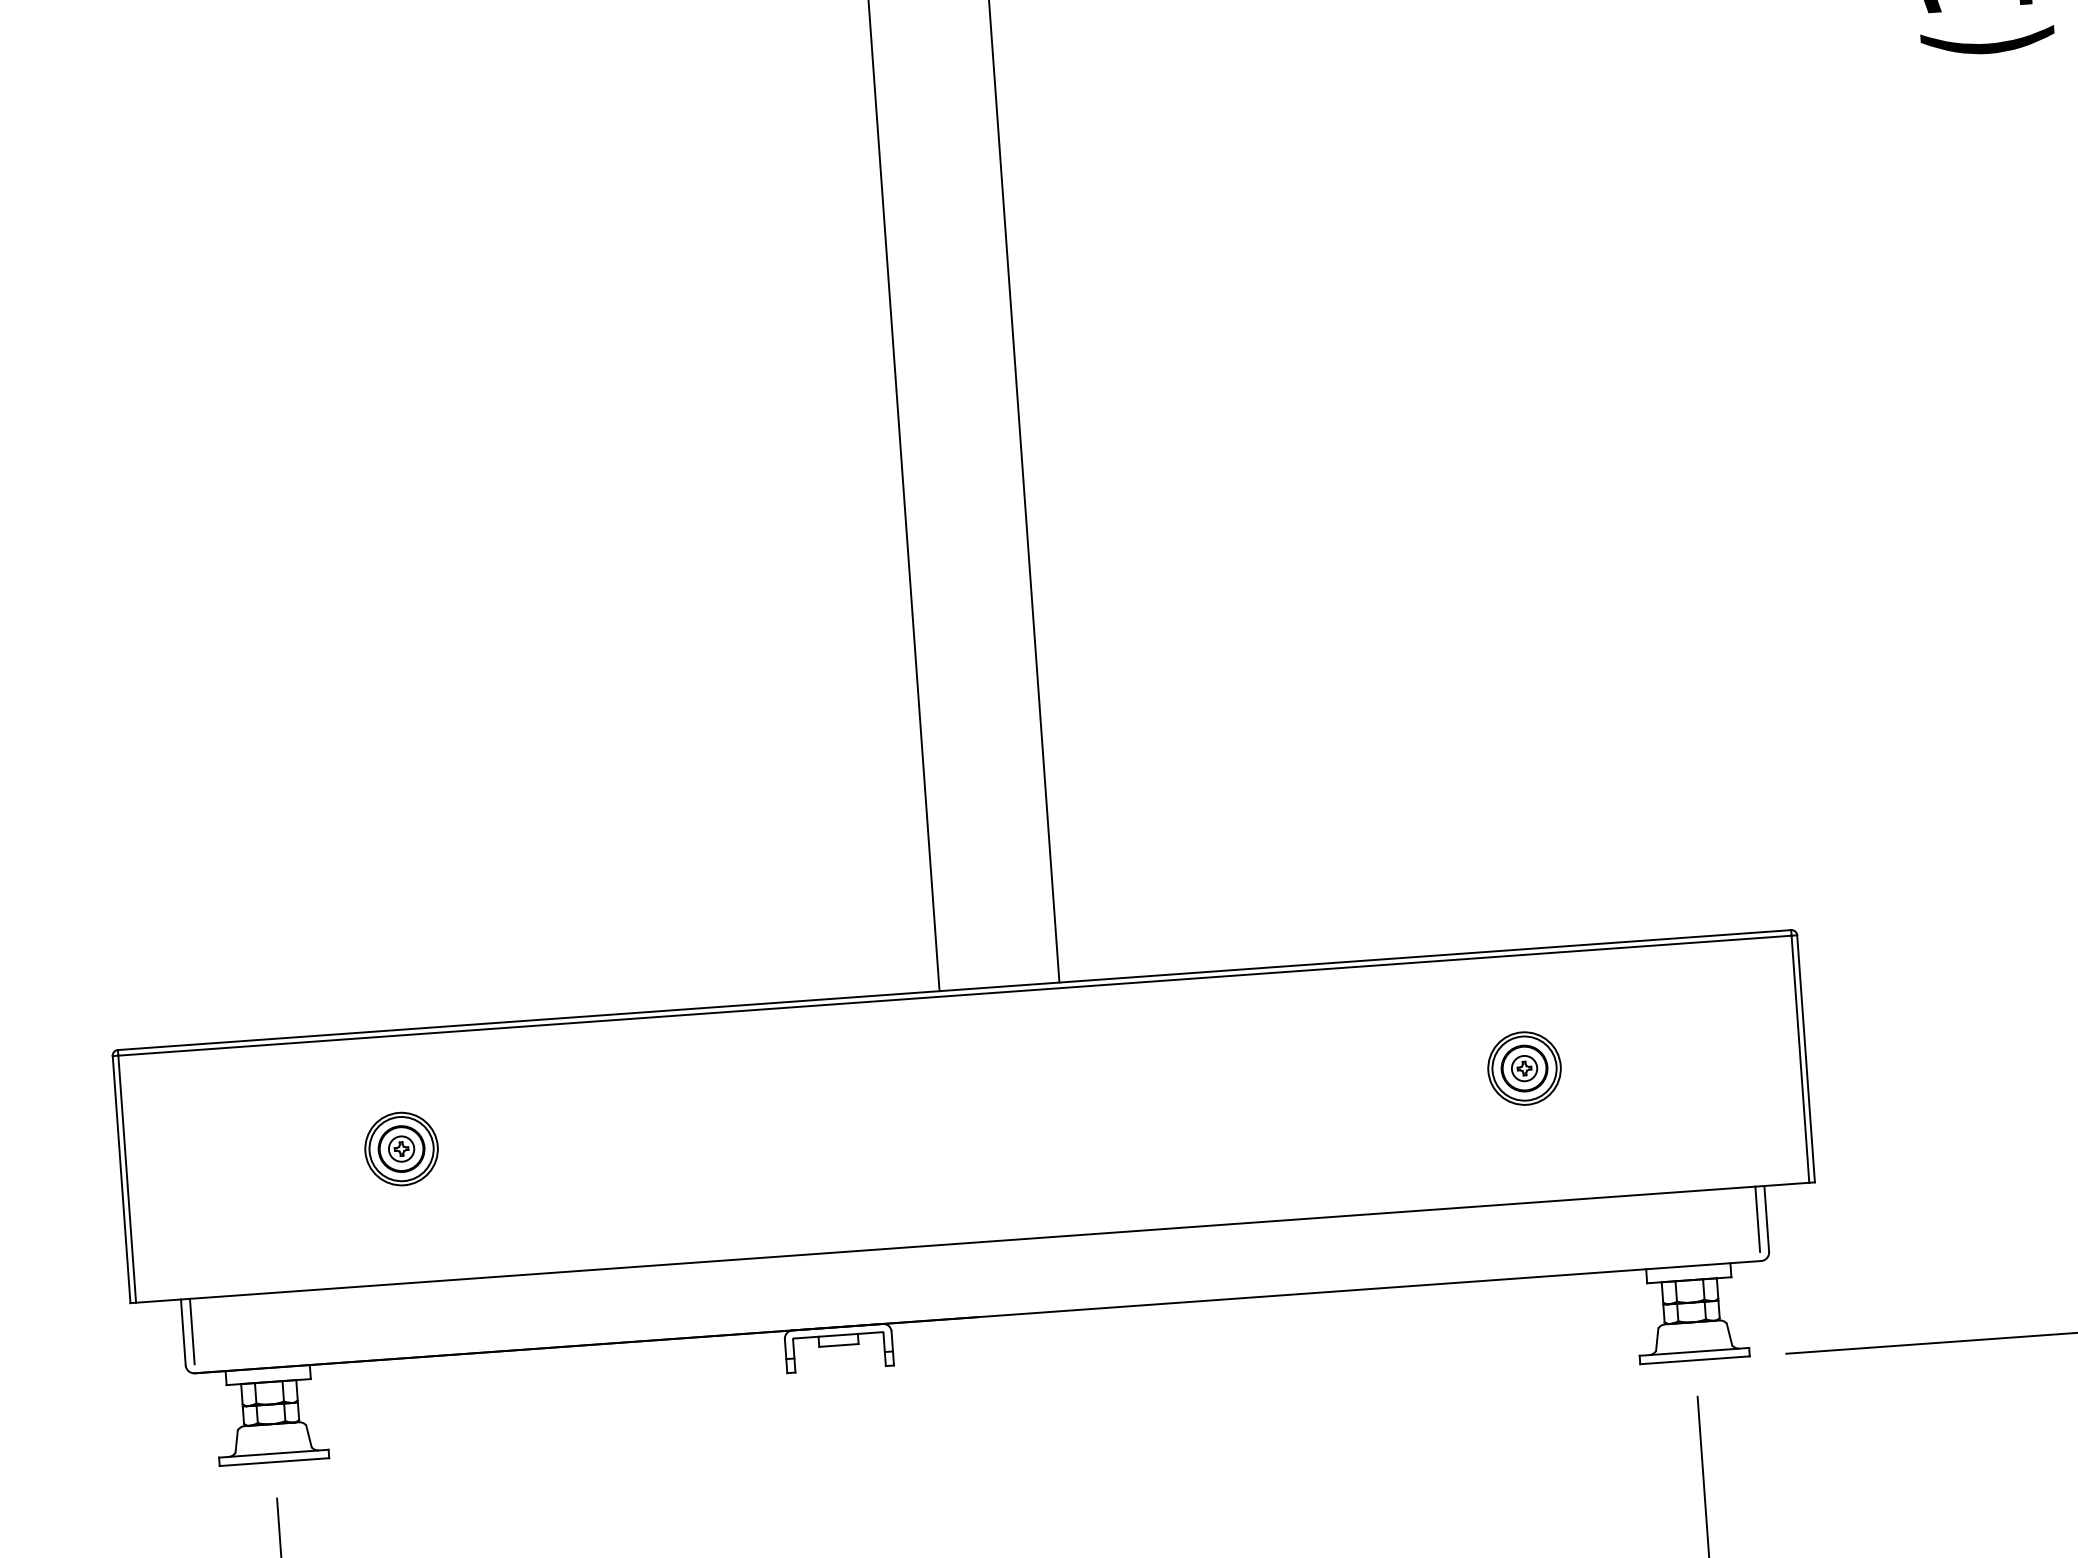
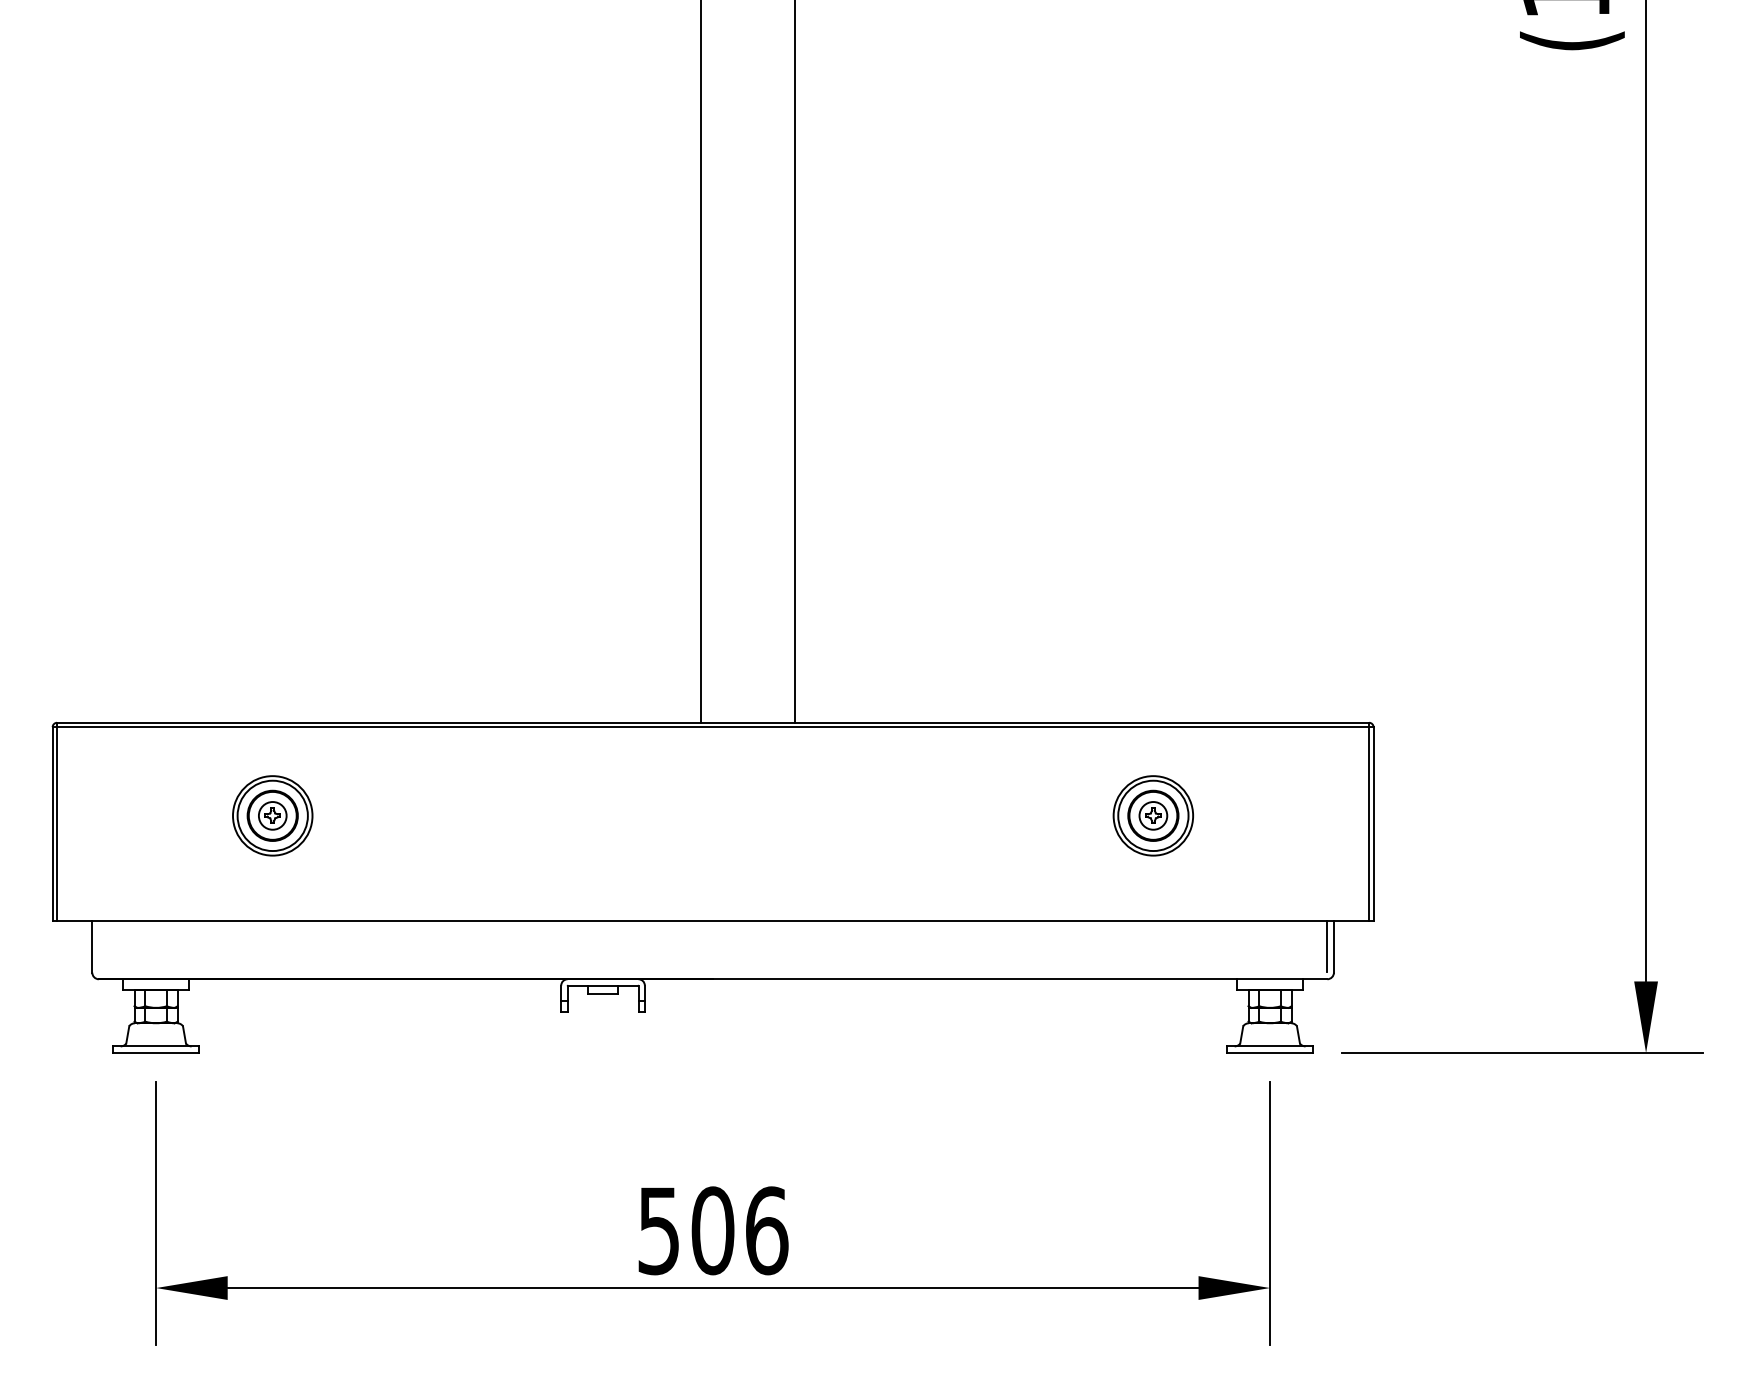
part: (1524, 1068) -> (1153, 815), size x1.4
part: (401, 1148) -> (272, 815), size x1.4
line: (192, 1331) -> (99, 946), removed

